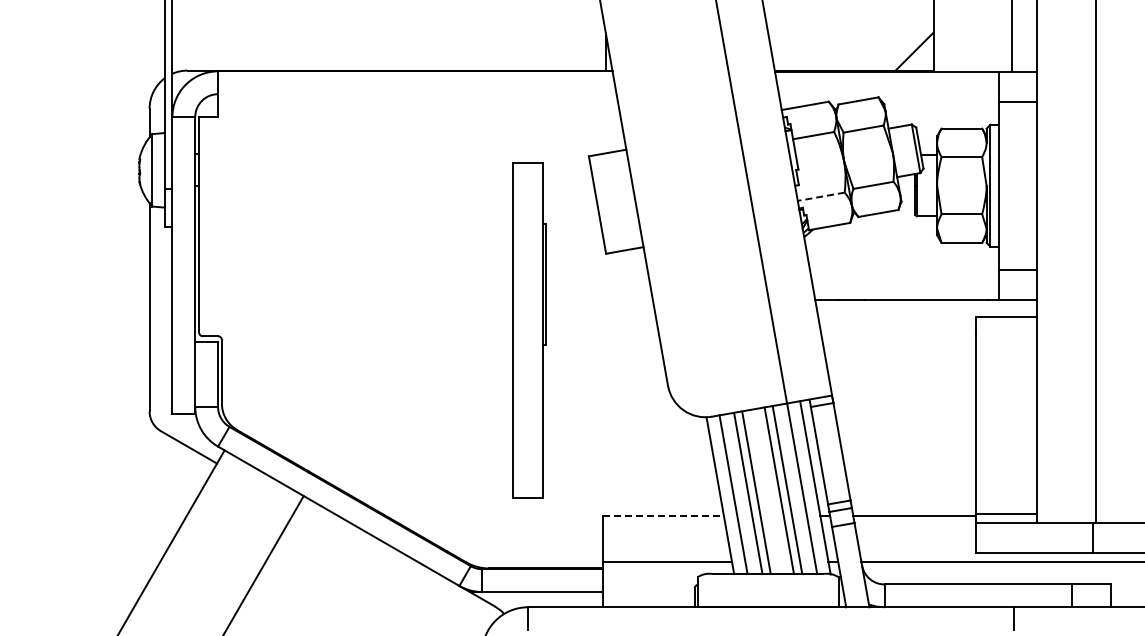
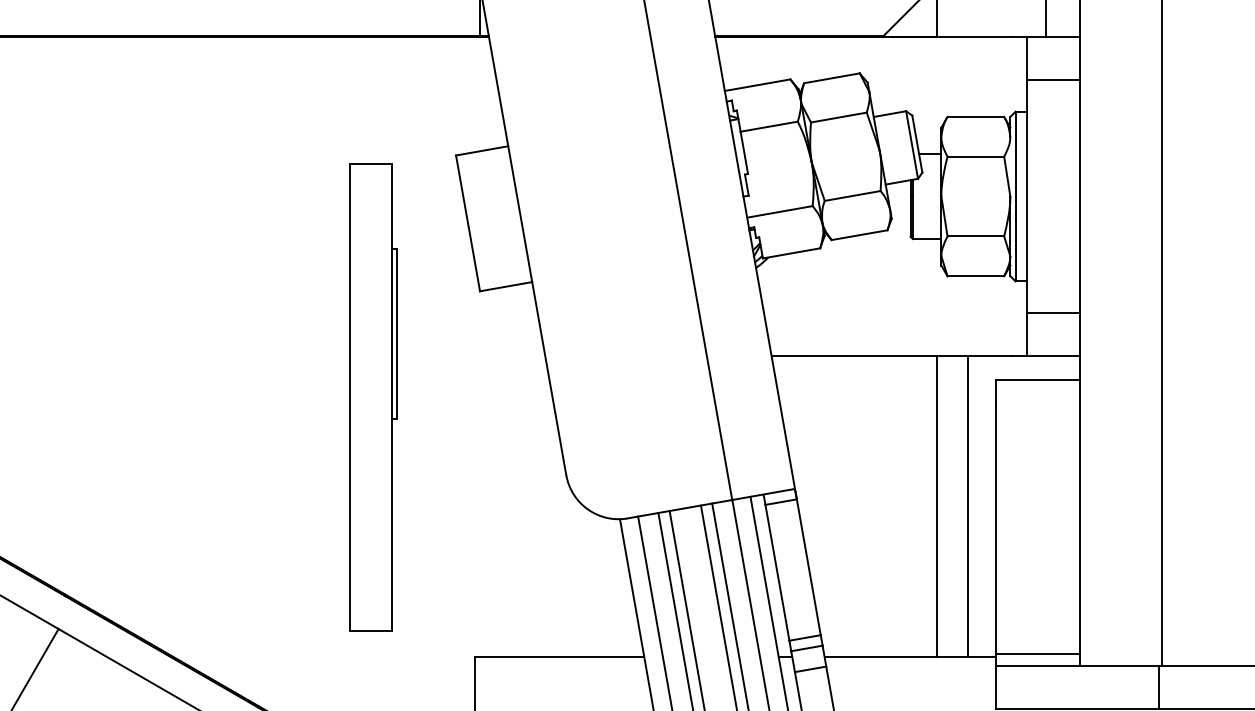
line: (821, 196) -> (780, 211), dashed -> solid
line: (933, 407) -> (936, 505), added
line: (956, 407) -> (968, 505), added
line: (663, 515) -> (560, 656), dashed -> solid

